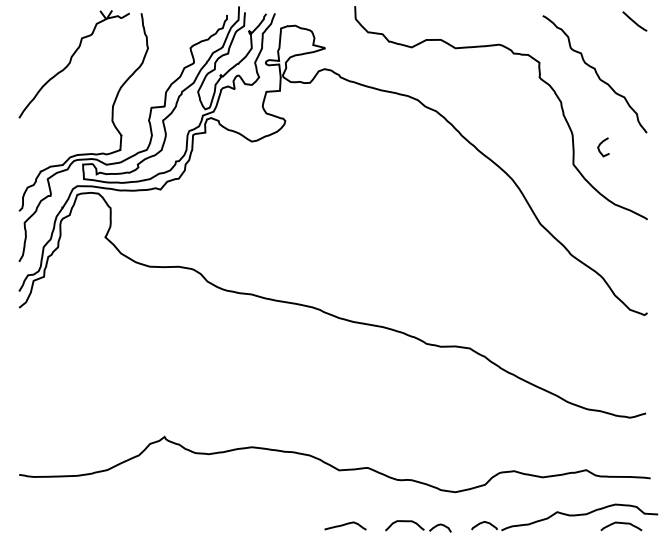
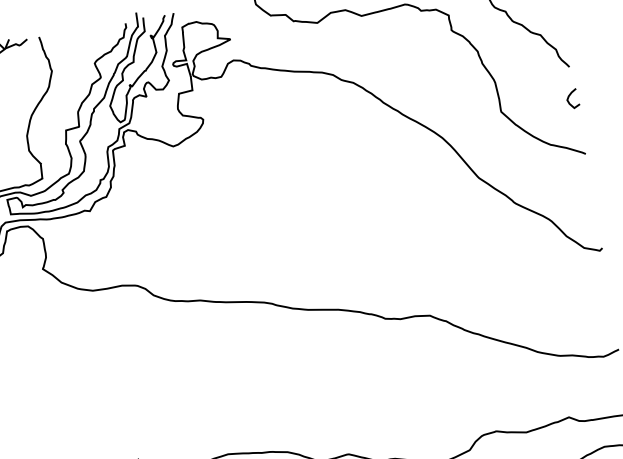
curve: (601, 144) -> (570, 96), moved

